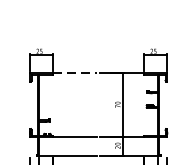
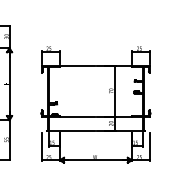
line: (75, 73) -> (77, 66), dashed -> solid

